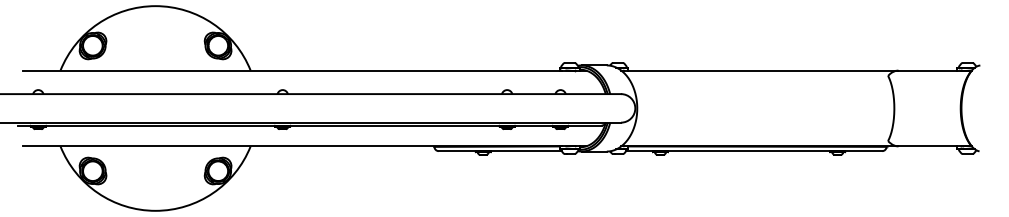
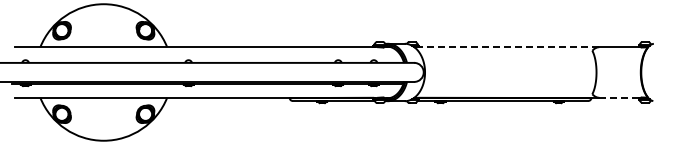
line: (762, 71) -> (508, 47), solid -> dashed
line: (927, 145) -> (618, 97), solid -> dashed

